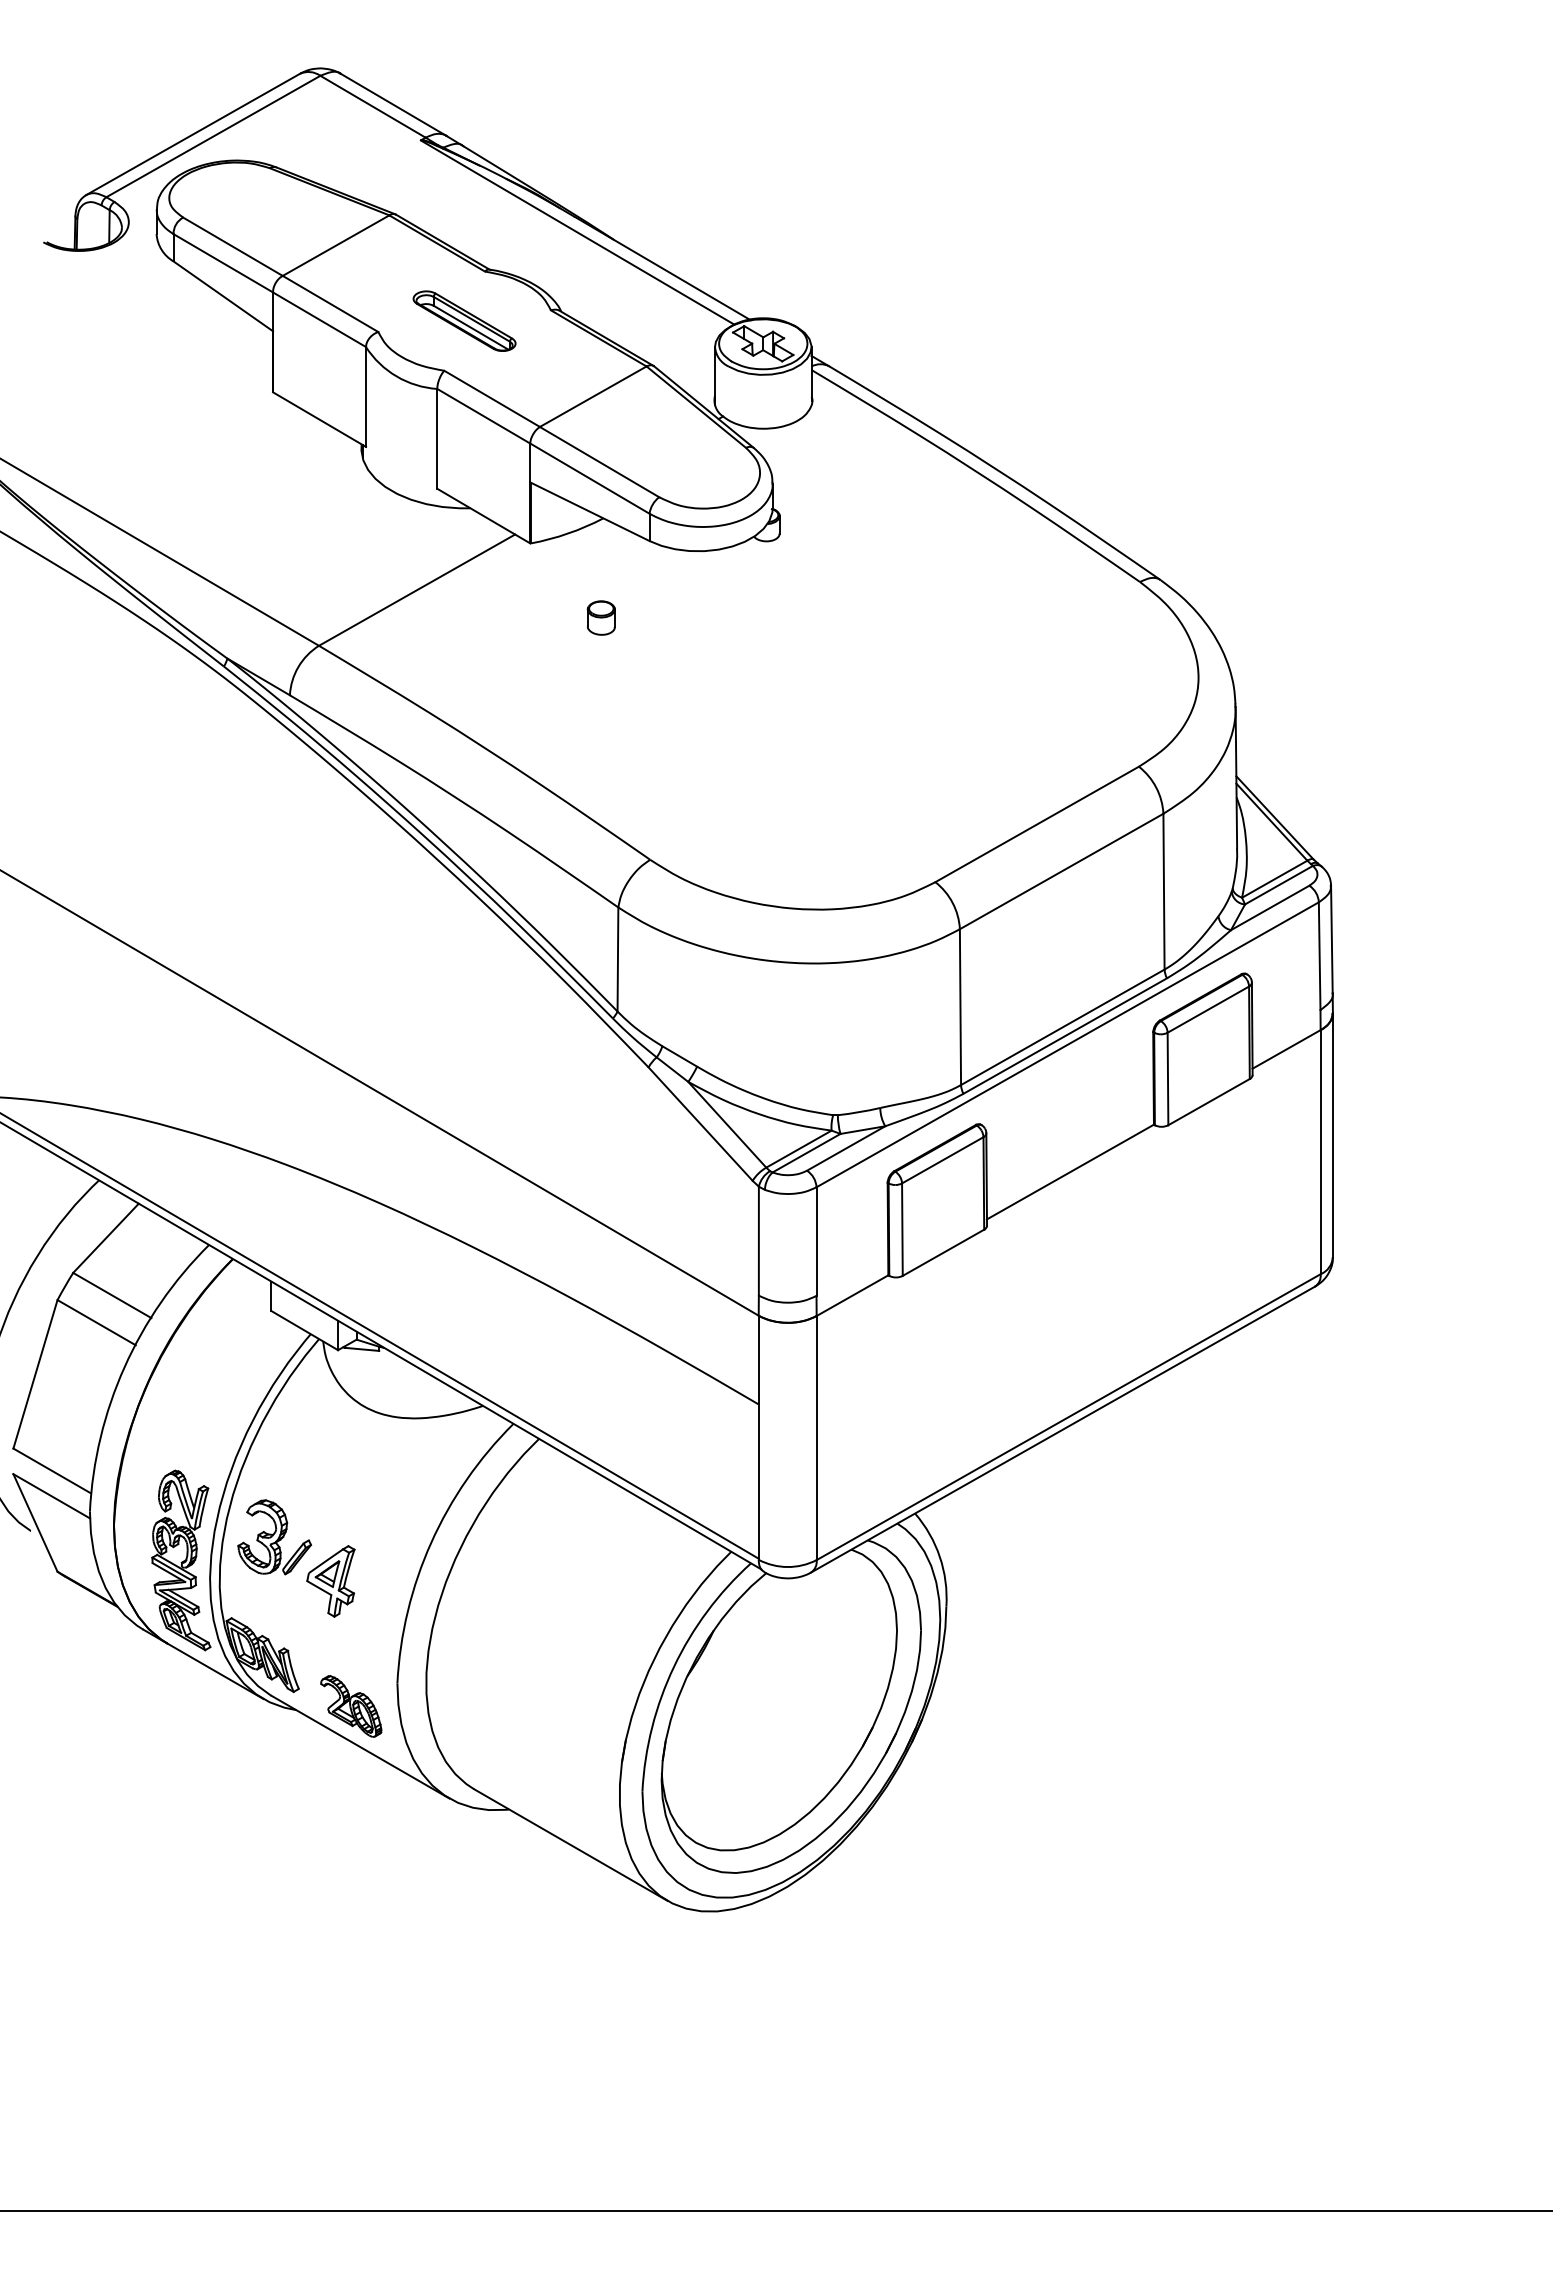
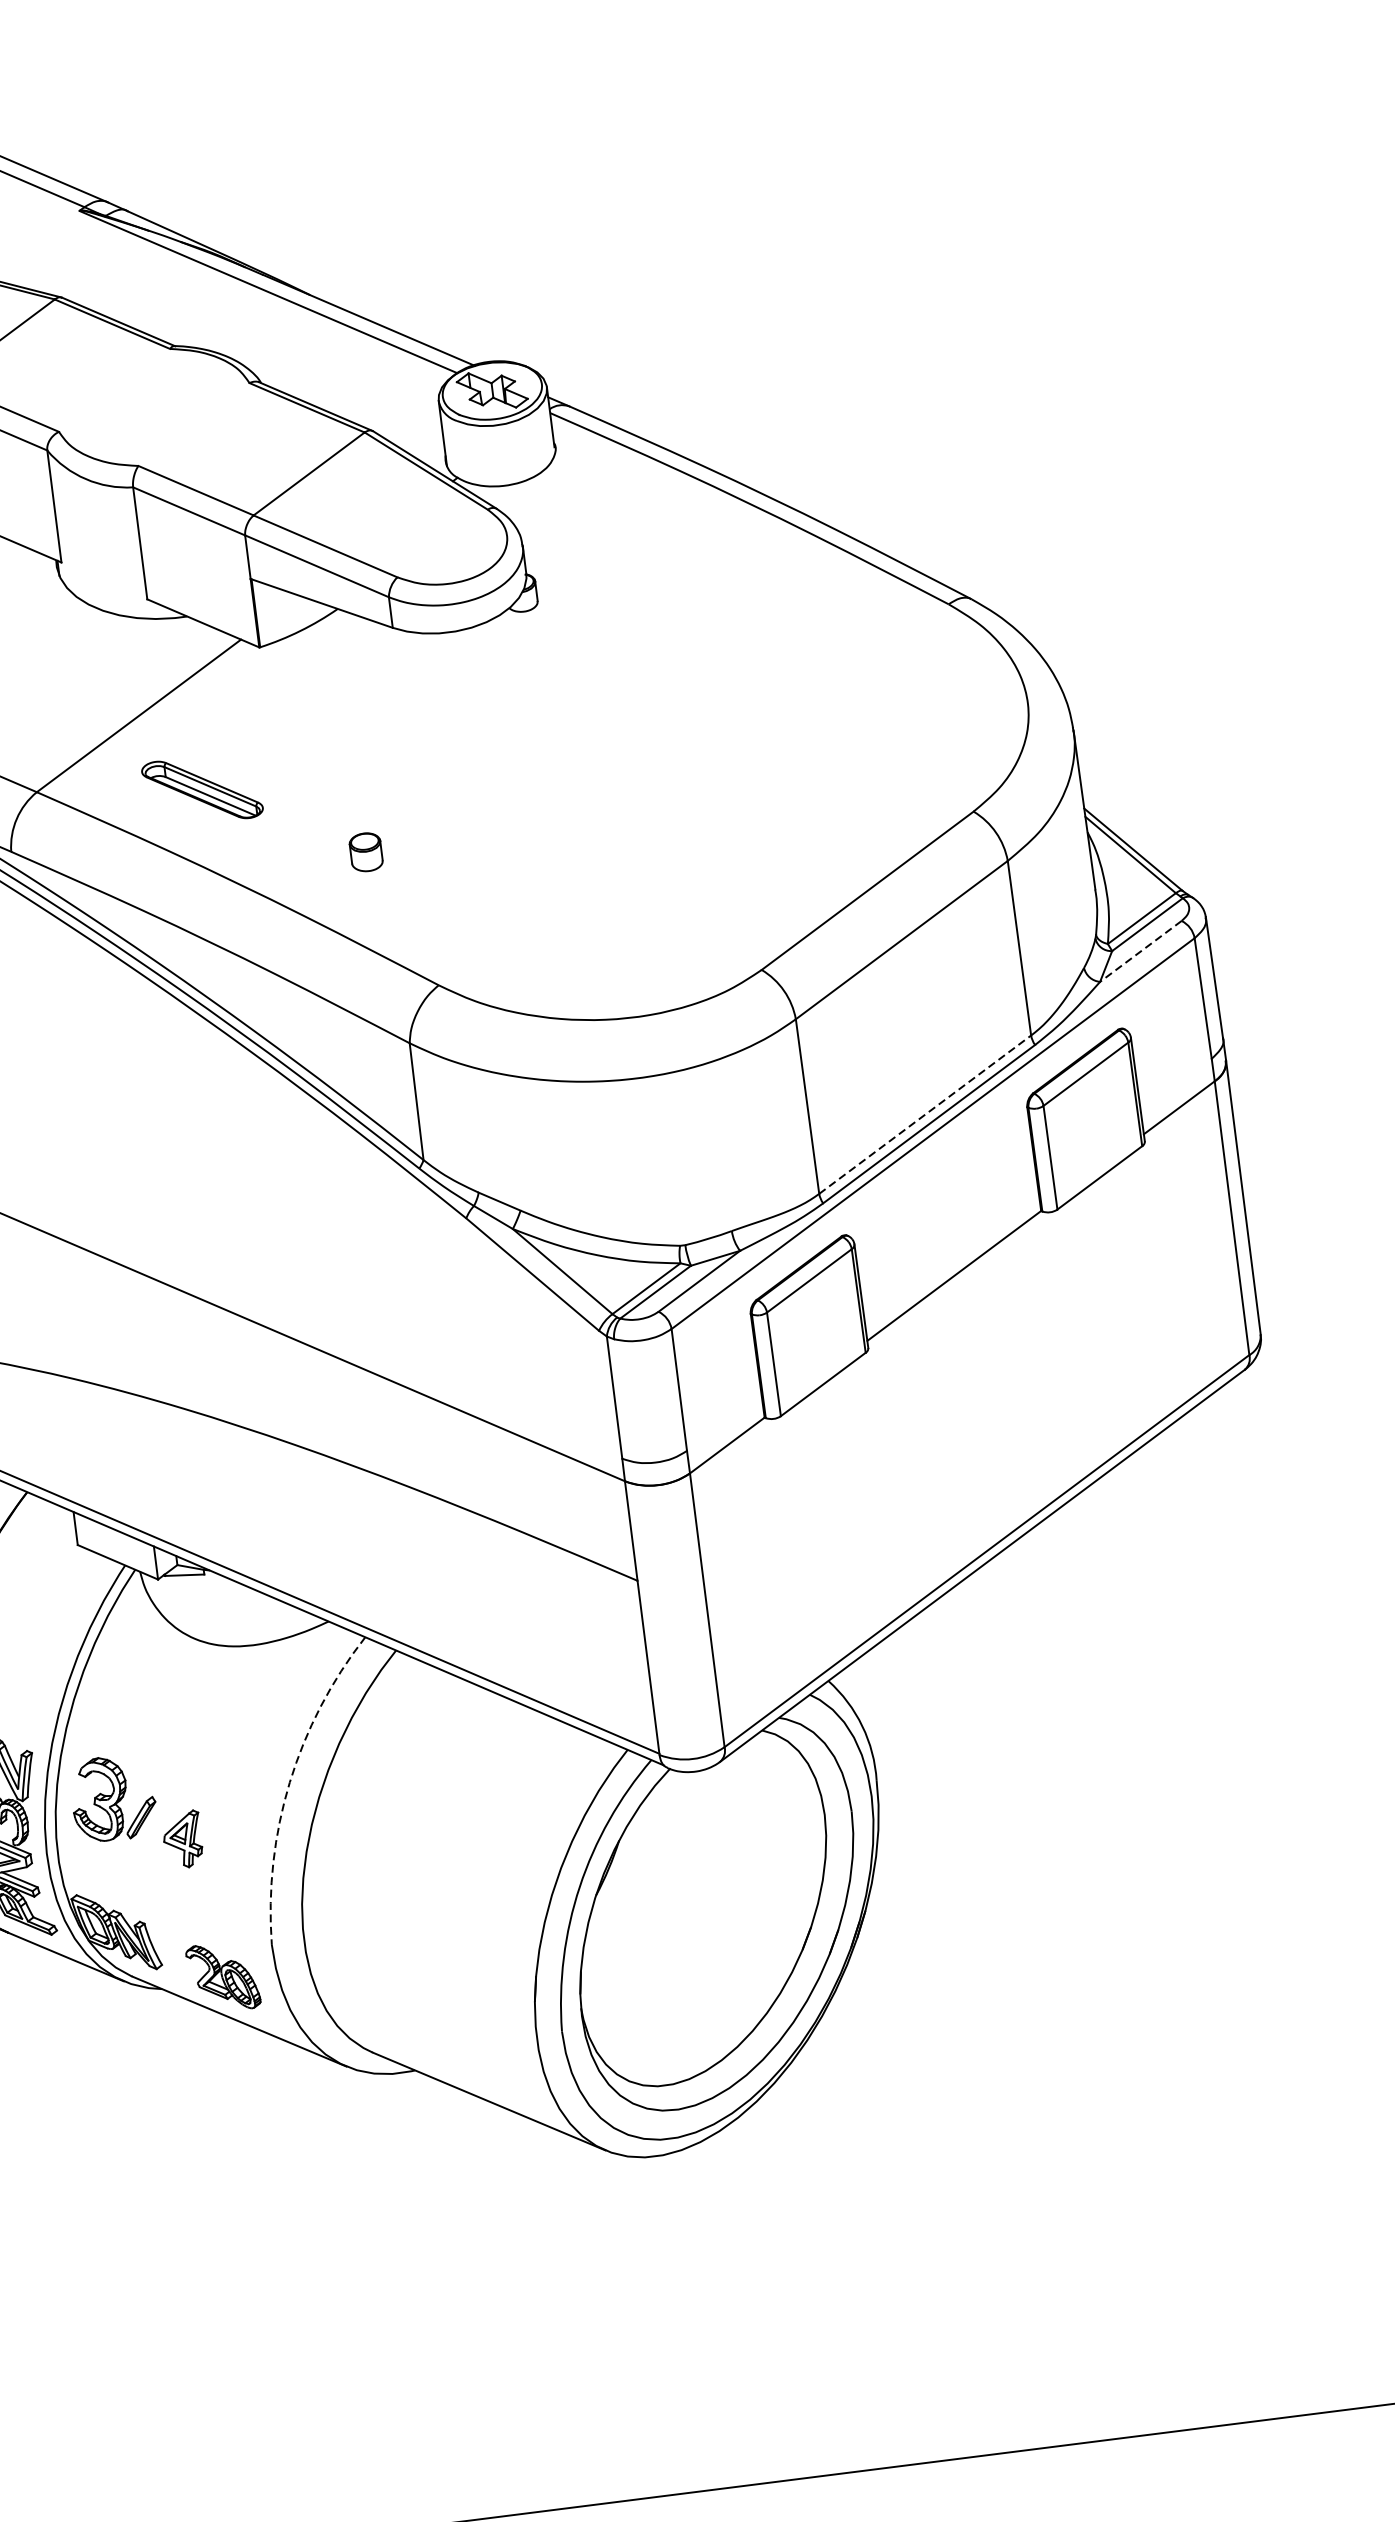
part: (464, 320) -> (202, 789), moved
part: (600, 617) -> (365, 851), moved
line: (1269, 908) -> (1140, 952), solid -> dashed
line: (1063, 1027) -> (925, 1114), solid -> dashed
arc: (431, 1542) -> (290, 1781), solid -> dashed
part: (330, 1581) -> (182, 1840), size x0.7

